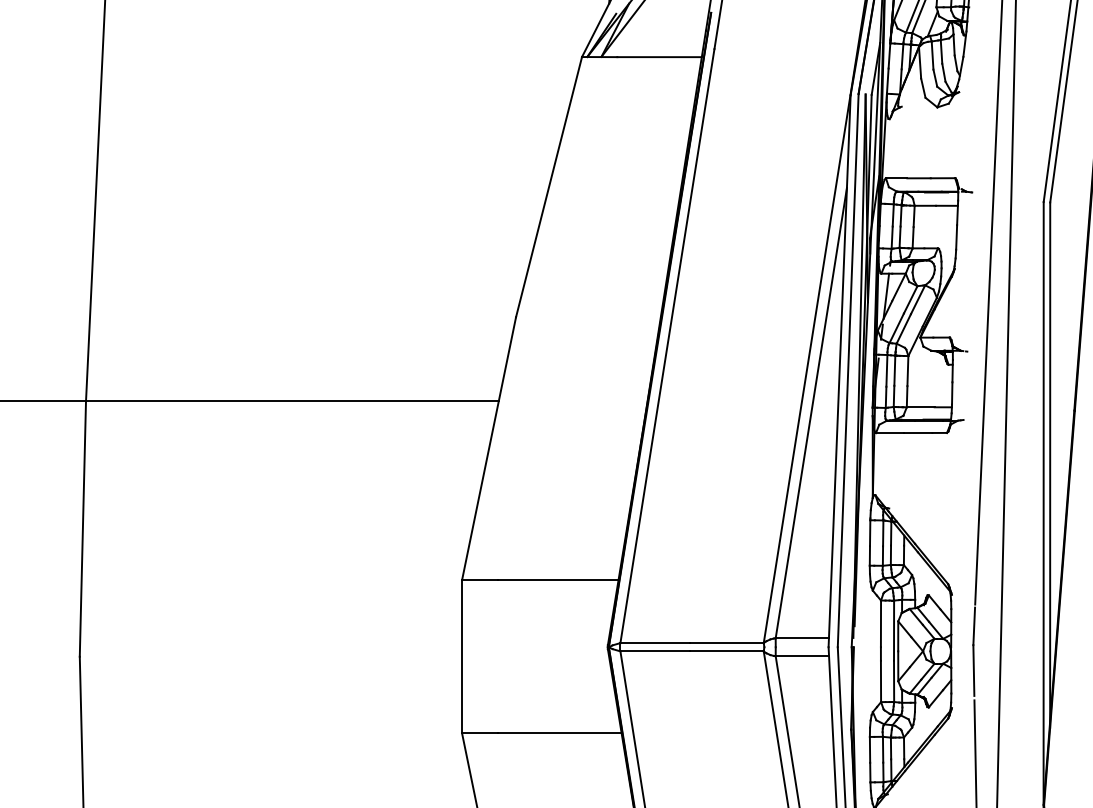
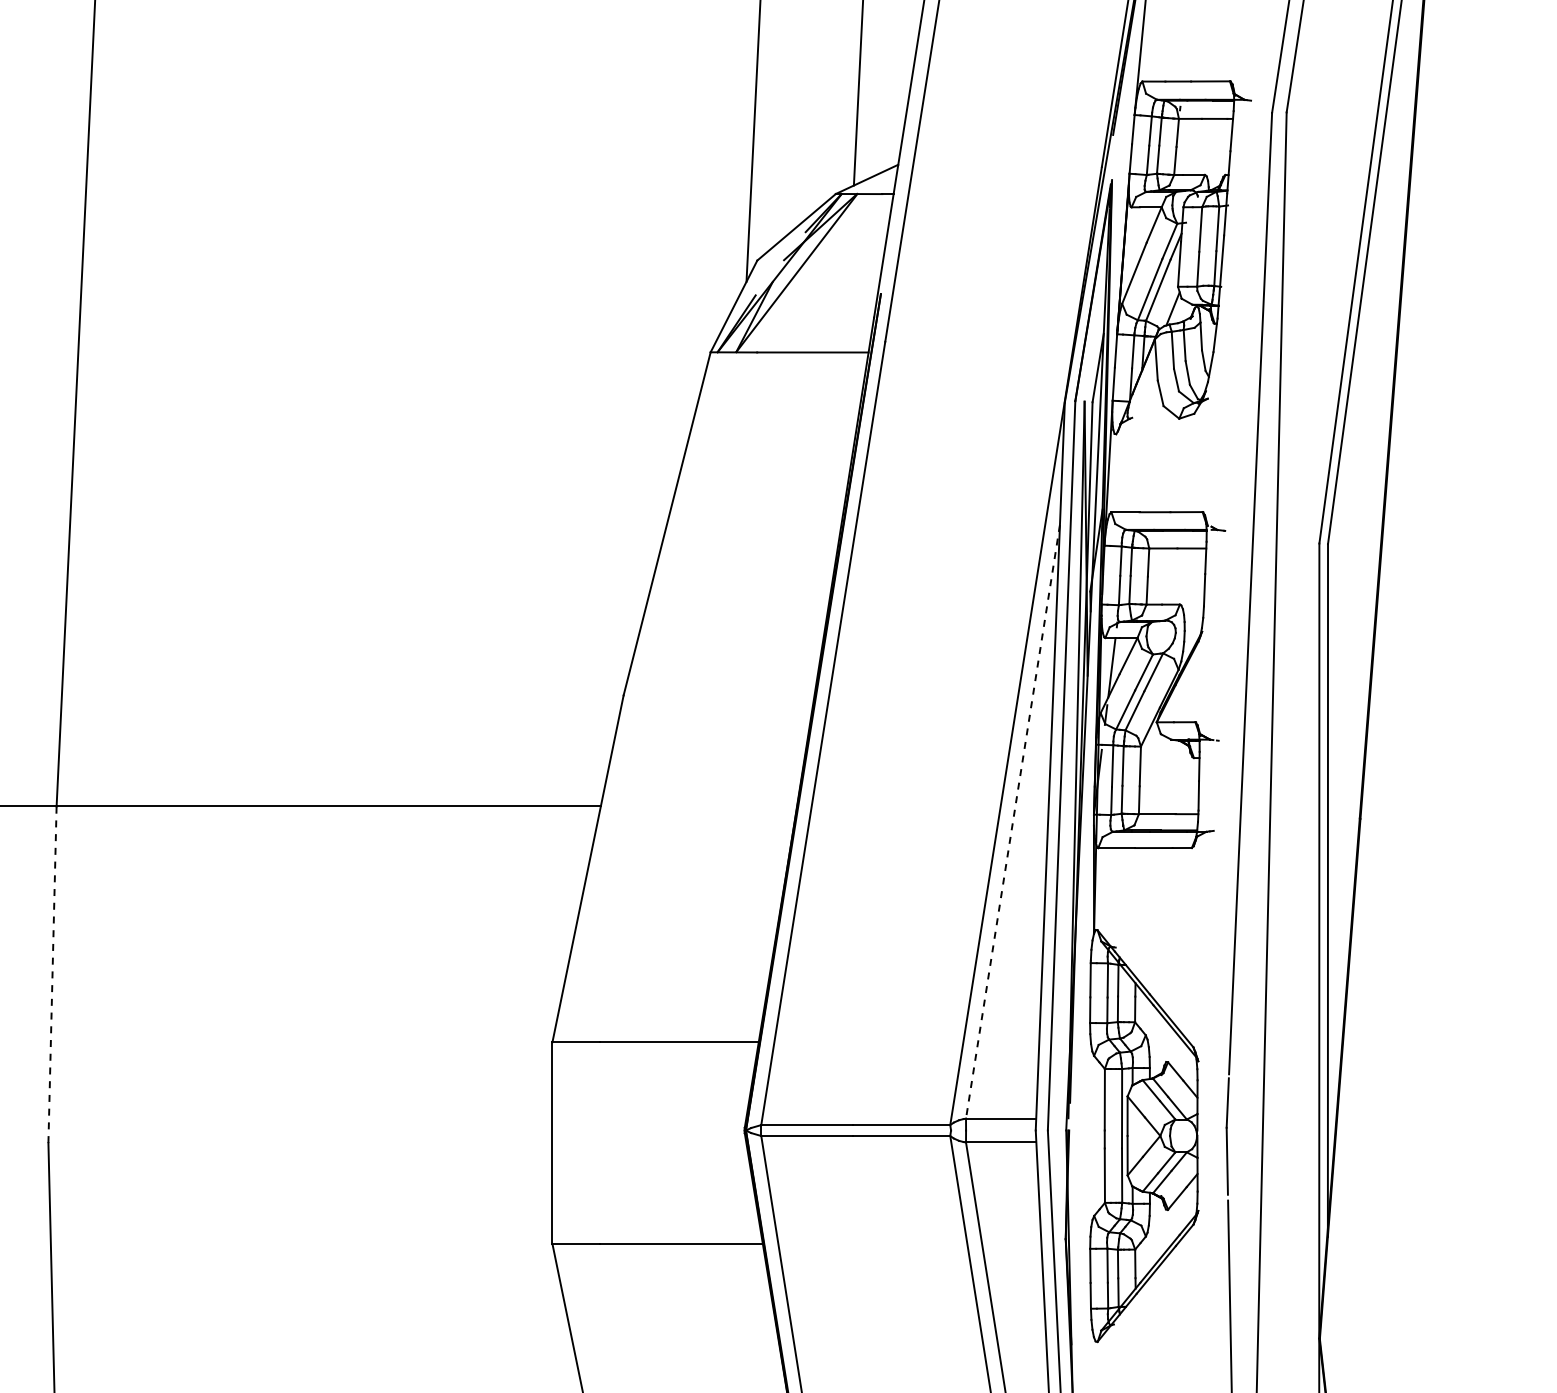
line: (810, 412) -> (1012, 821), solid -> dashed
line: (82, 528) -> (52, 974), solid -> dashed

